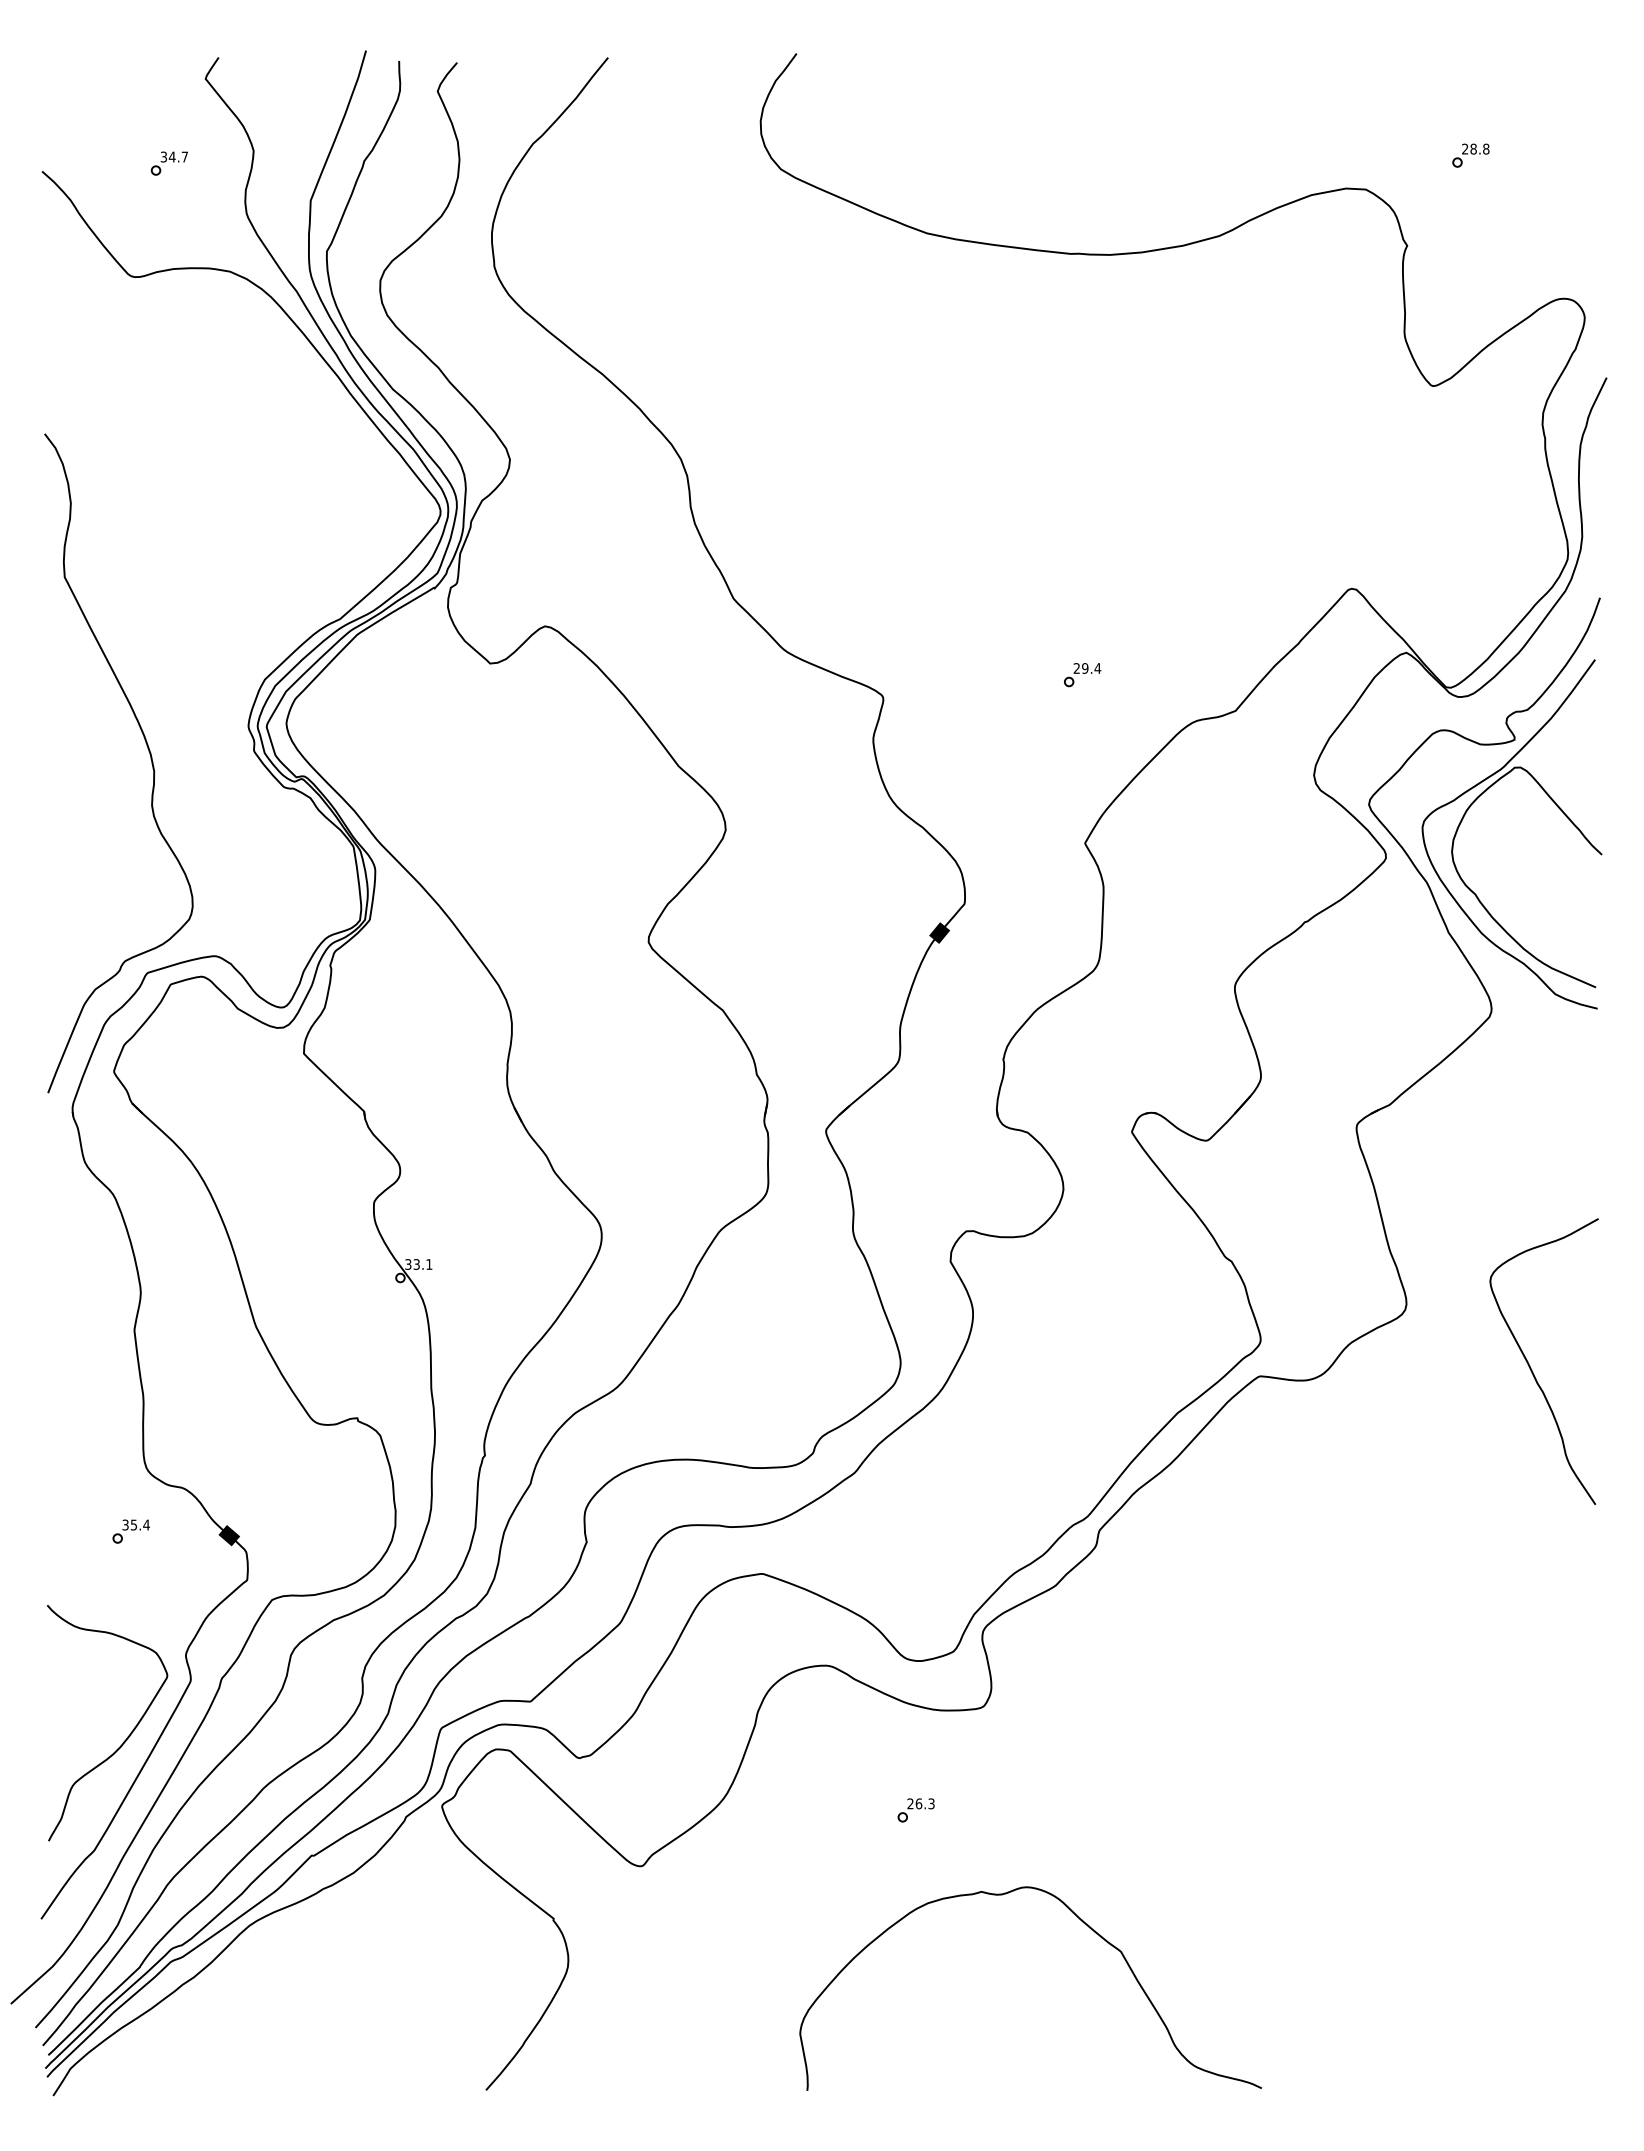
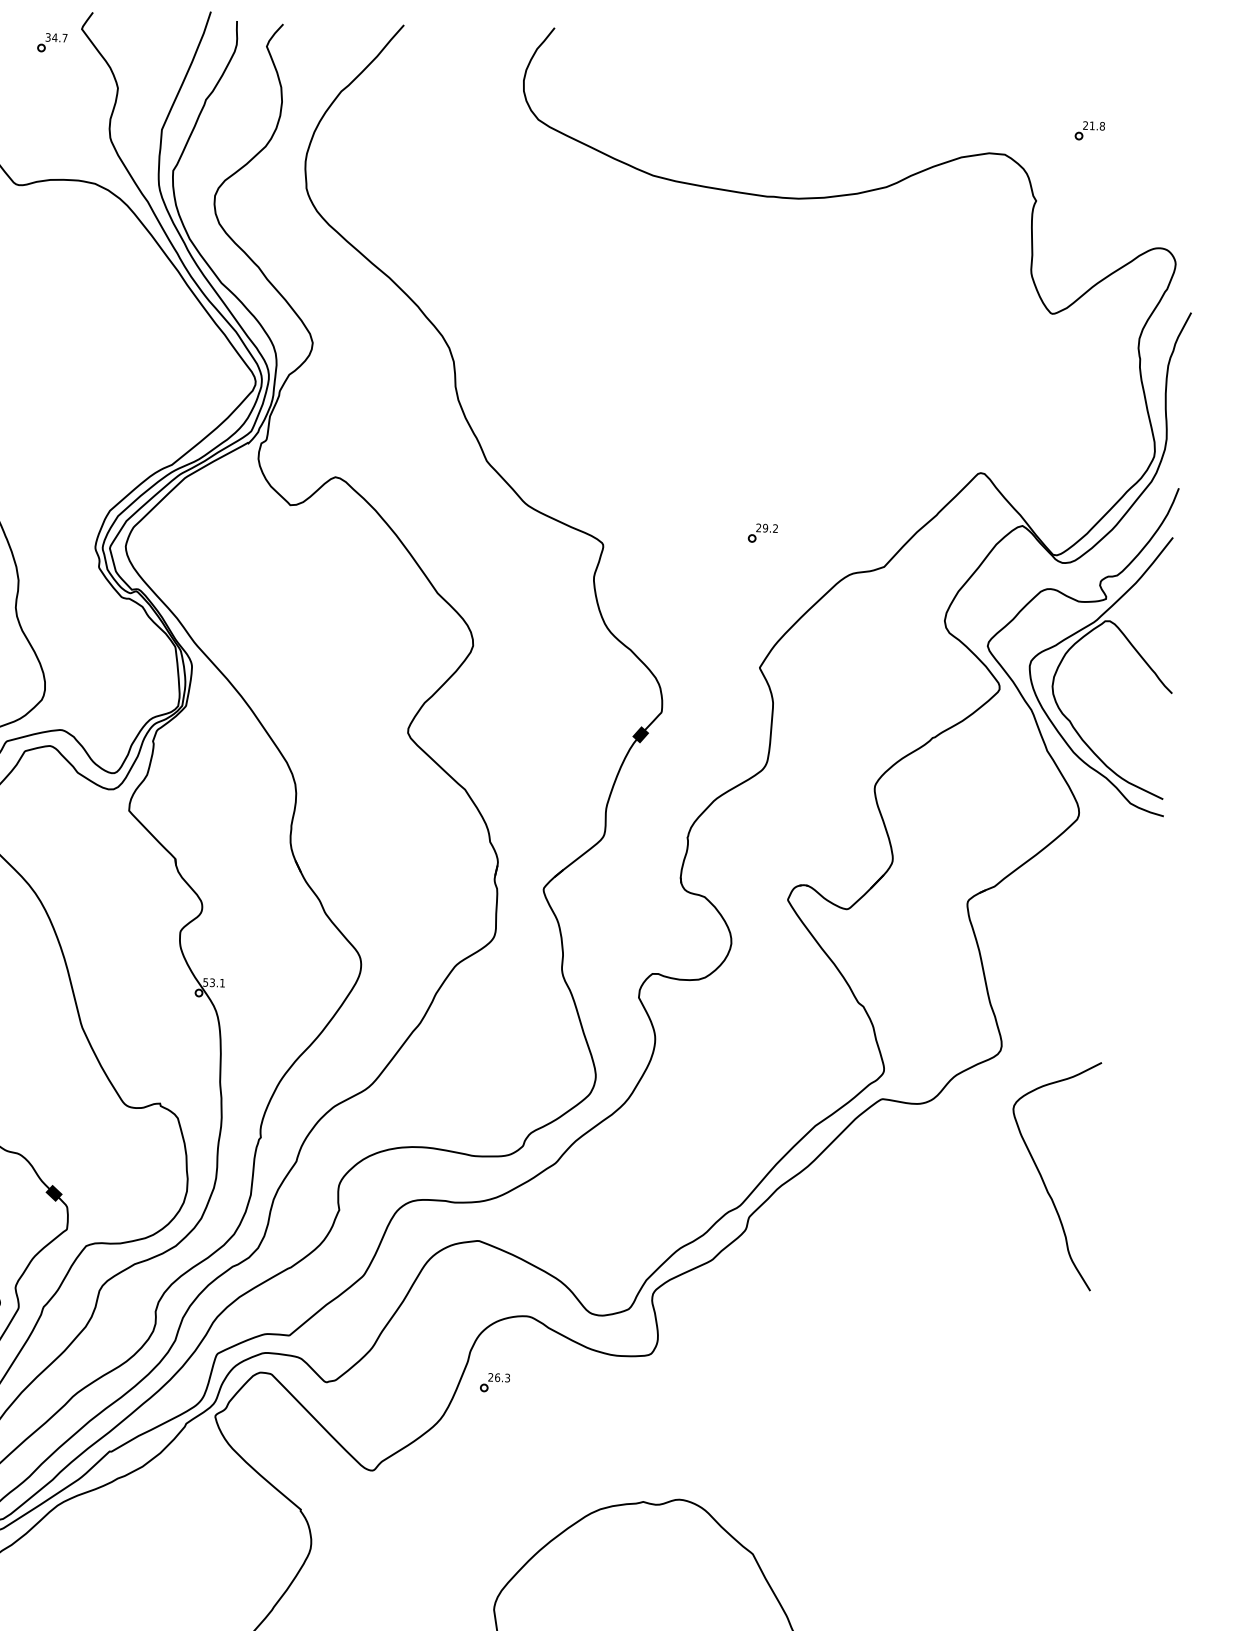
text: (1473, 148) -> (1092, 125), 28.8 -> 21.8
part: (168, 163) -> (51, 42), moved
text: (1097, 668) -> (775, 528), 29.4 -> 29.2
text: (408, 1263) -> (205, 981), 33.1 -> 53.1
curve: (1530, 1365) -> (1042, 1177), moved
part: (915, 1810) -> (494, 1382), moved

